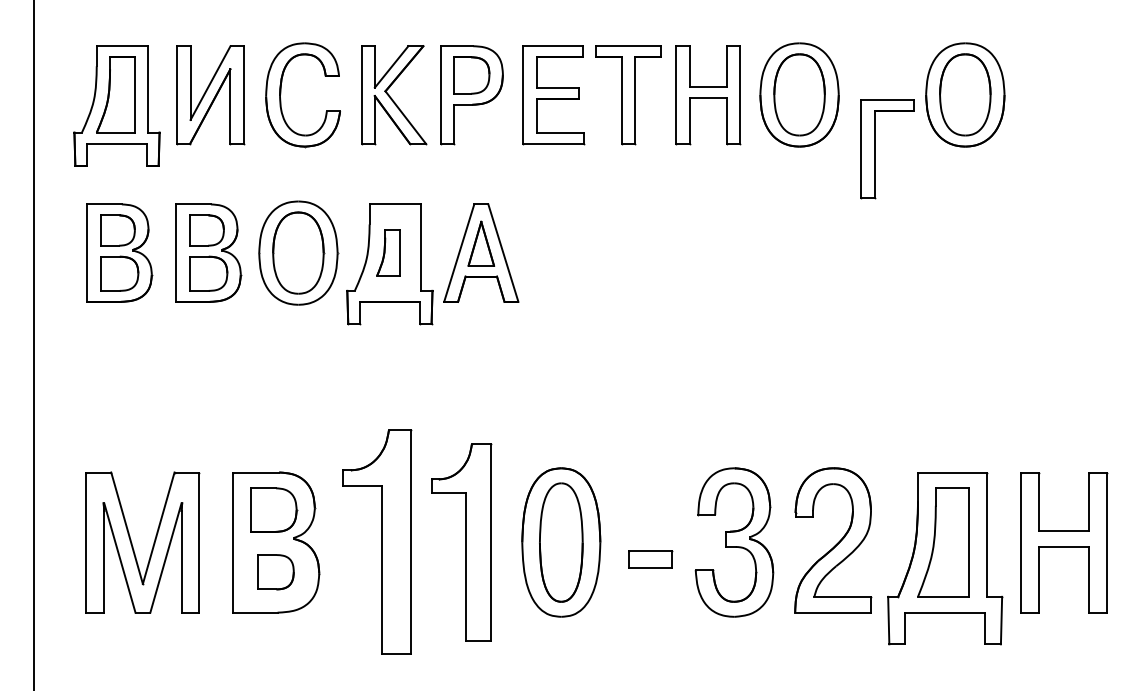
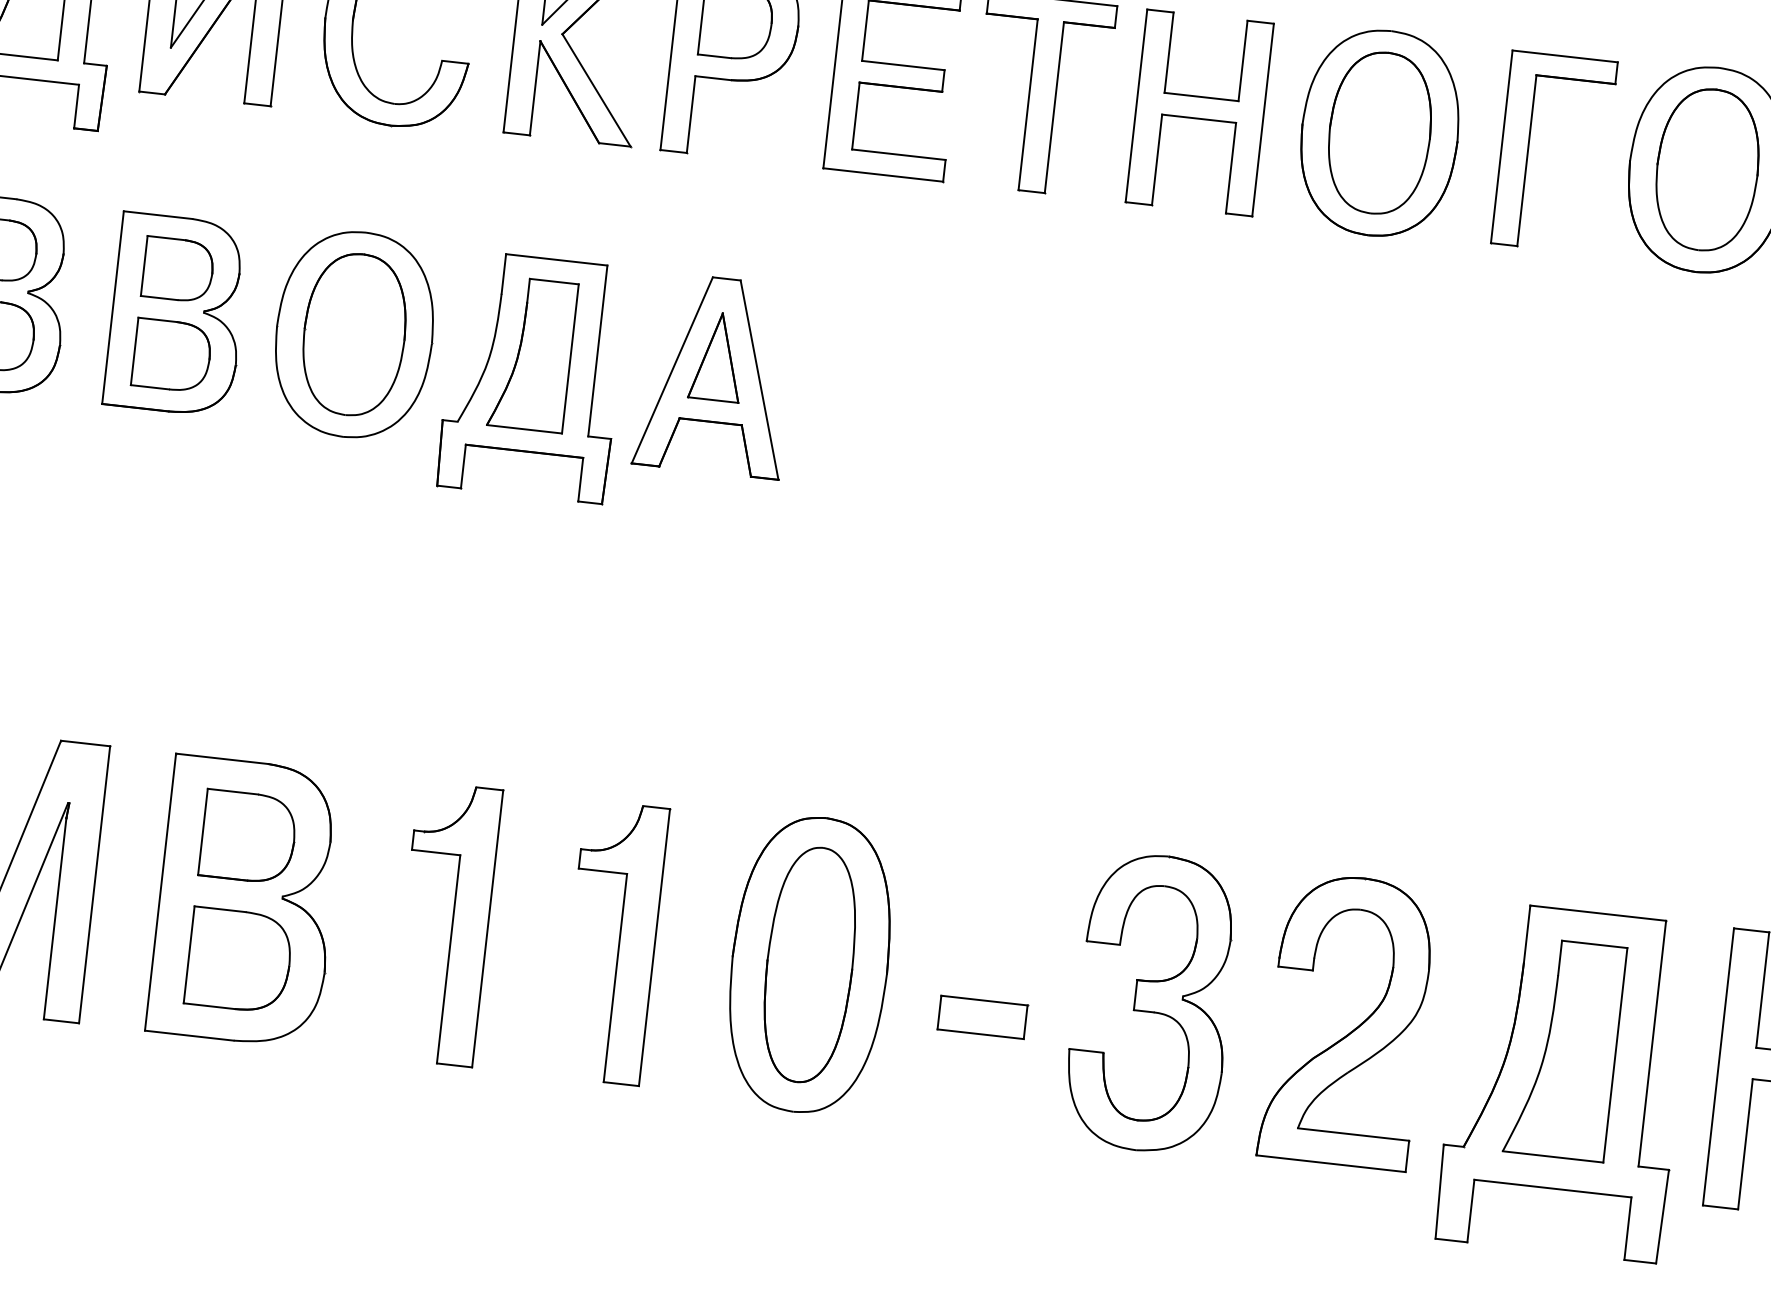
part: (875, 149) -> (1529, 151), moved
part: (388, 252) -> (532, 353), size x1.67
part: (377, 542) -> (446, 924), size x0.62
part: (461, 542) -> (612, 942), size x0.71
part: (276, 571) -> (240, 959), size x1.43

